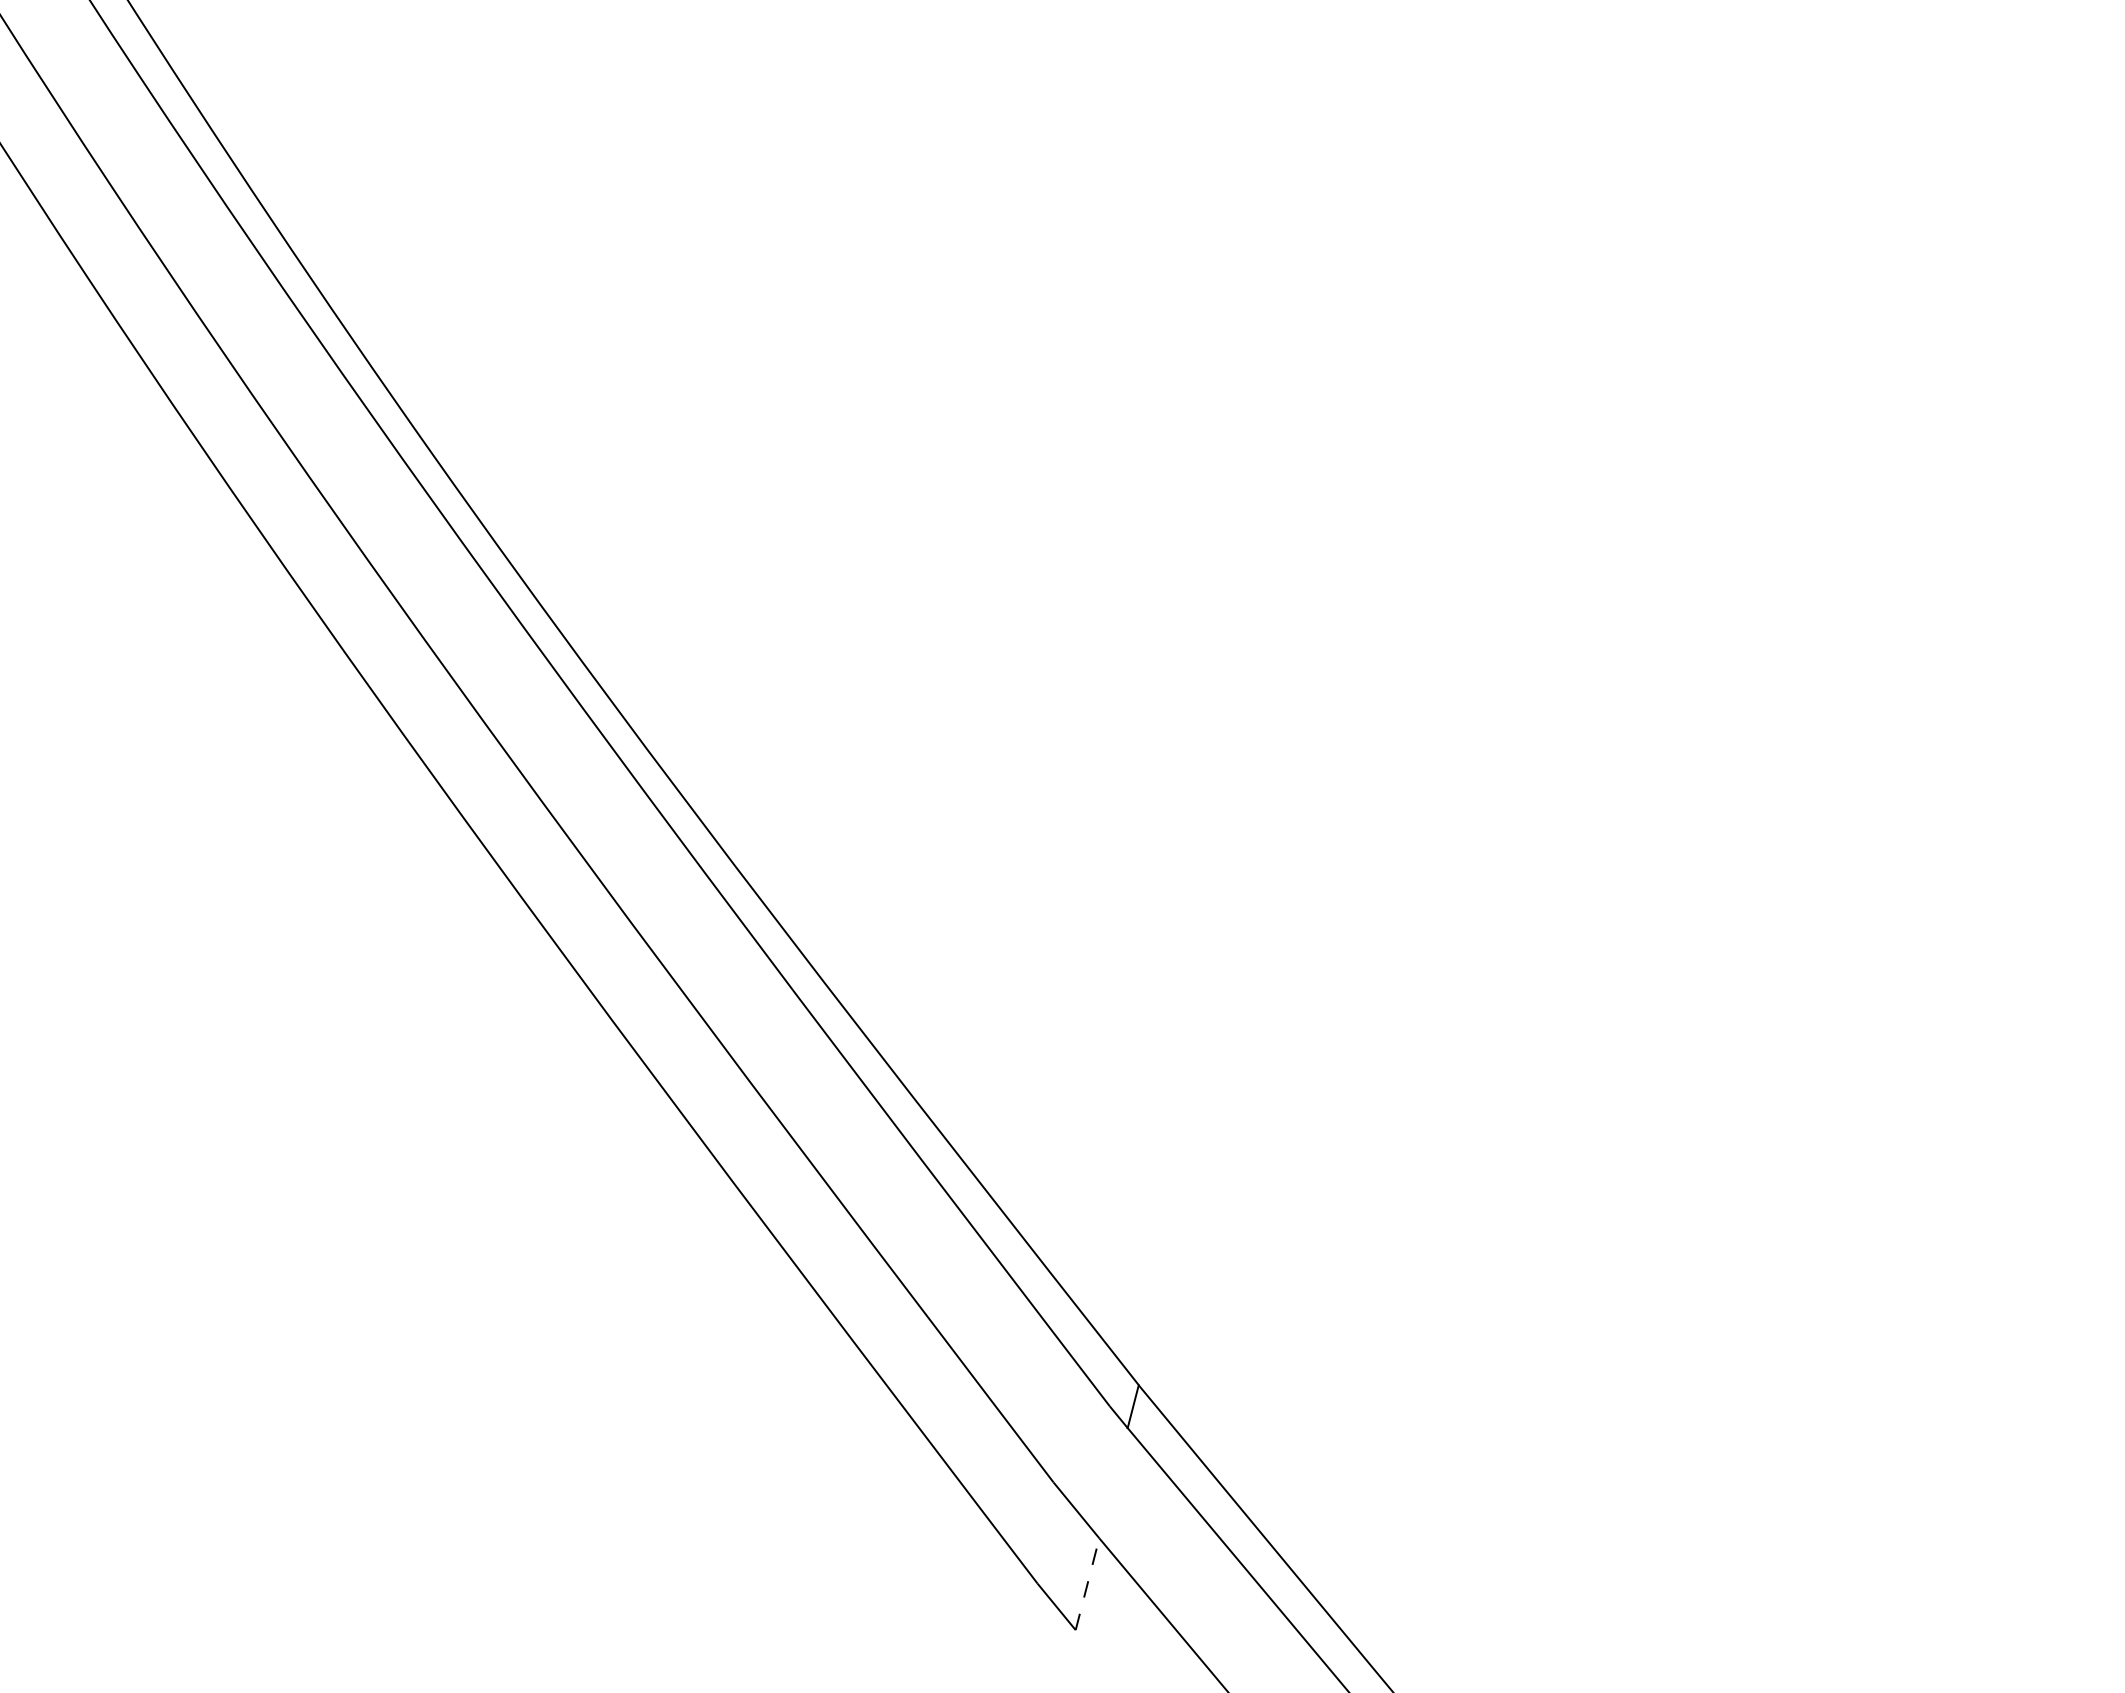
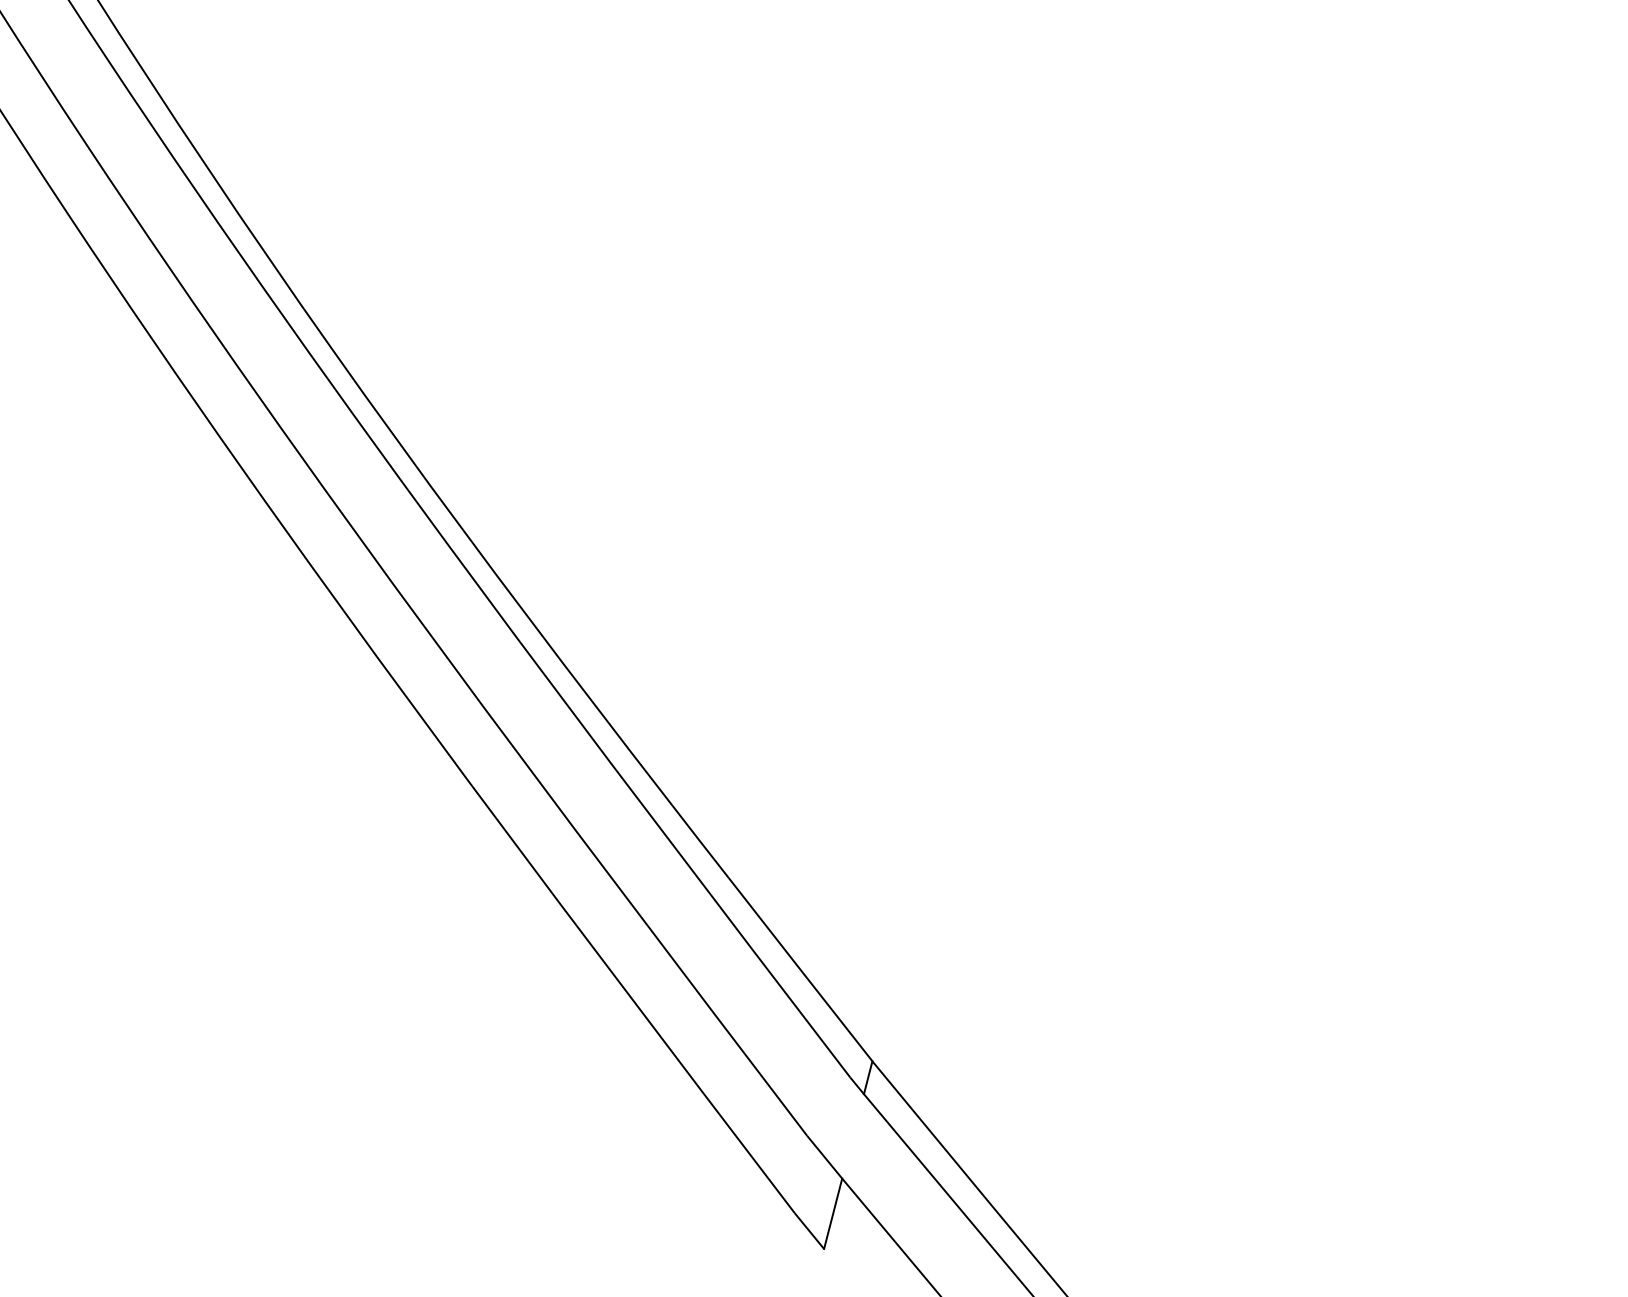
line: (1087, 1583) -> (833, 1213), dashed -> solid

